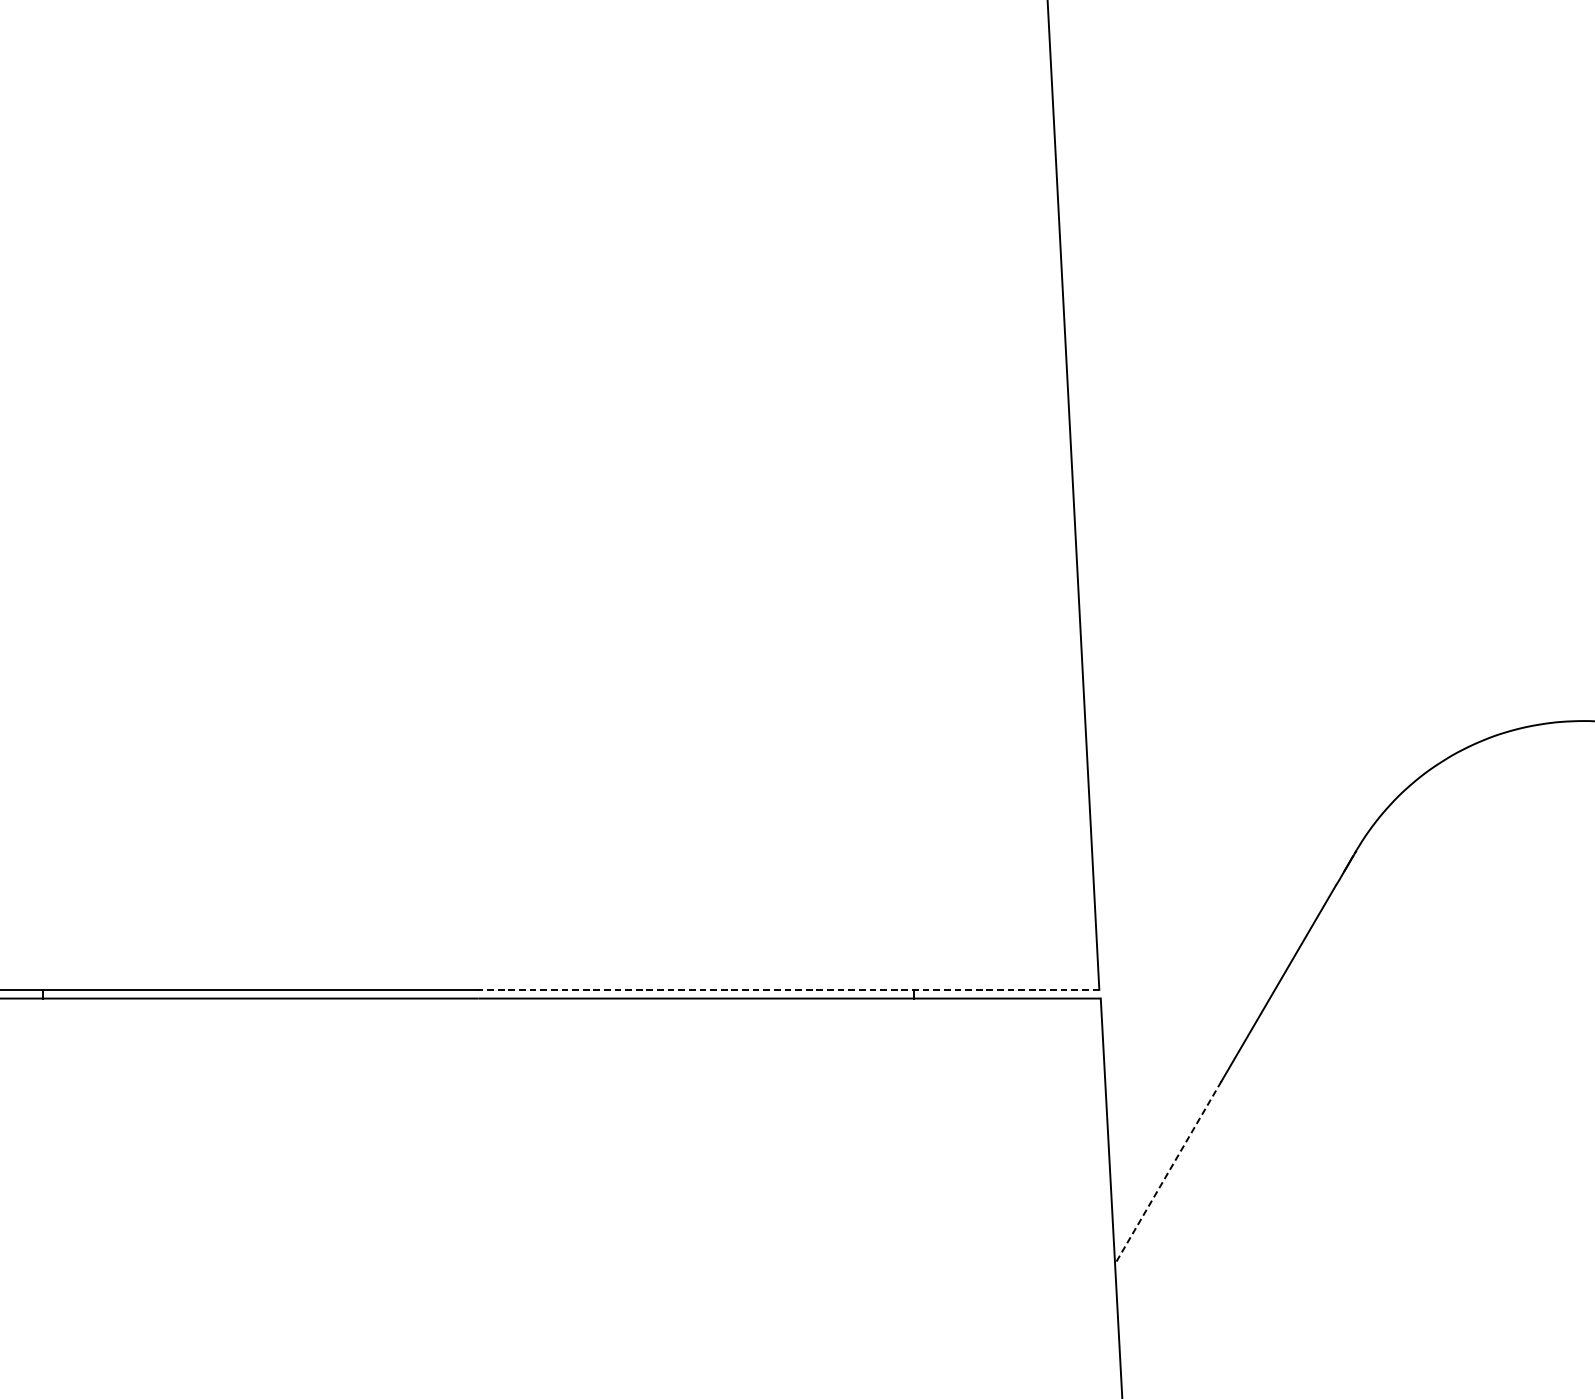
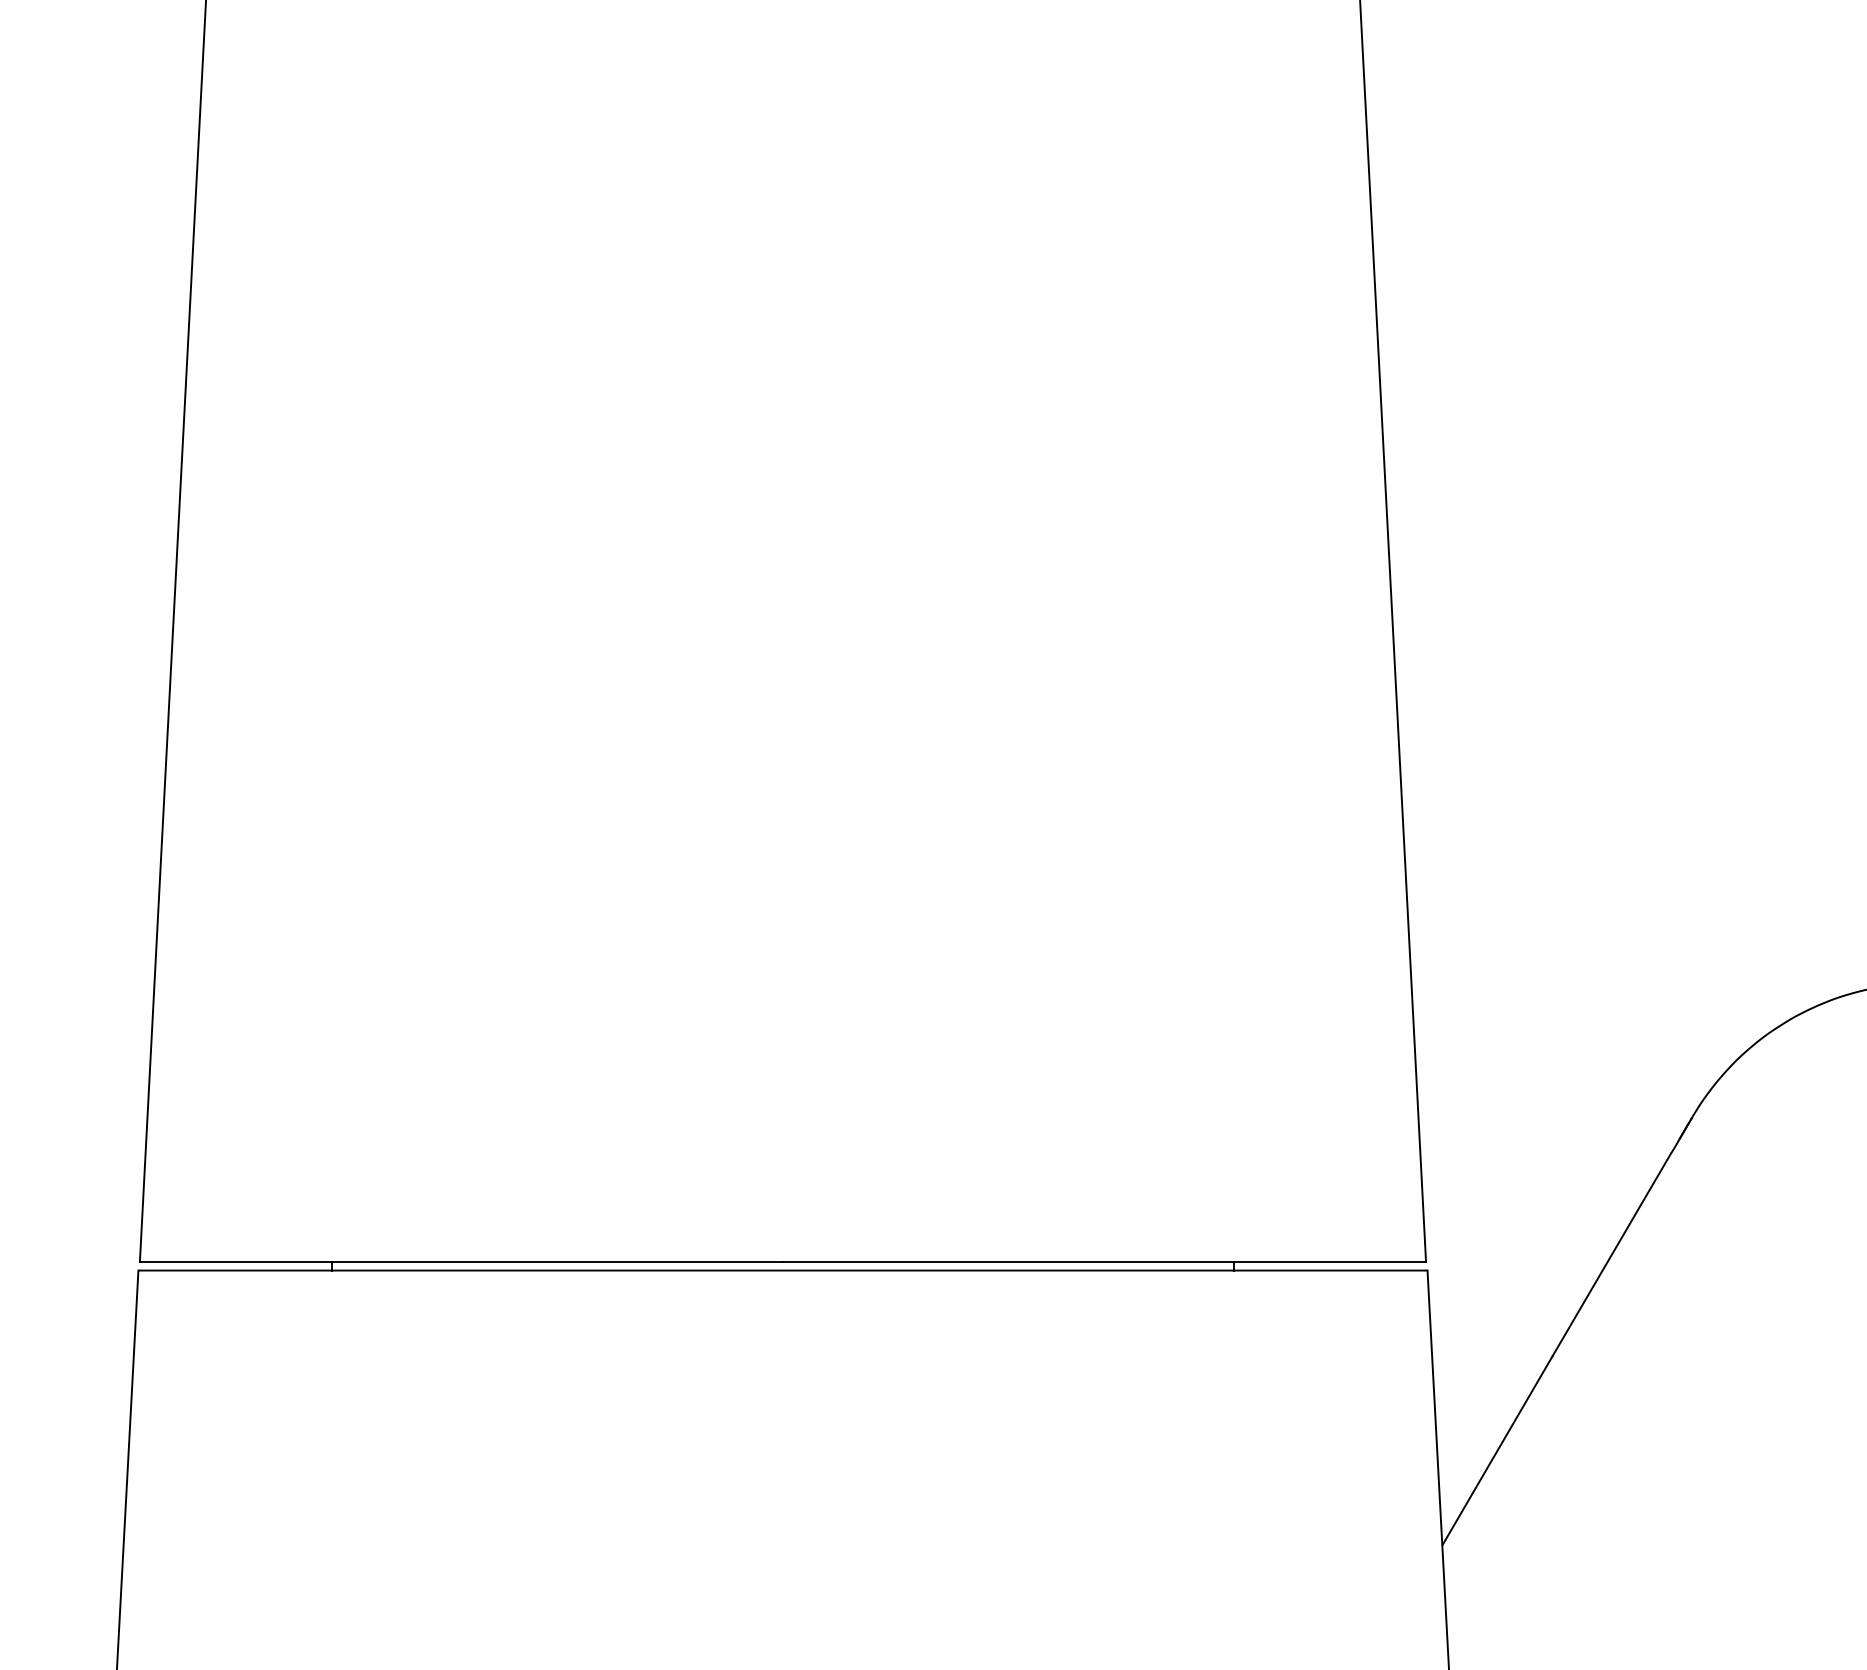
line: (788, 989) -> (1104, 1261), dashed -> solid
line: (1168, 1173) -> (1497, 1451), dashed -> solid

